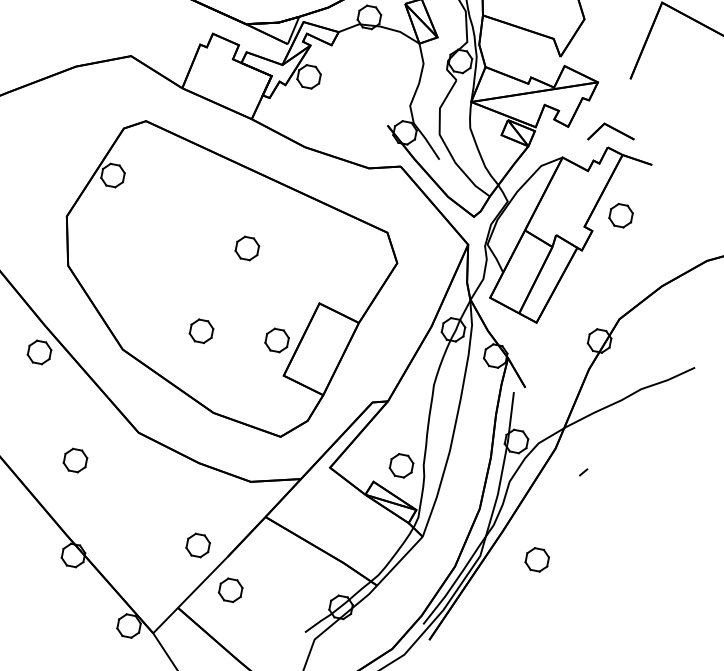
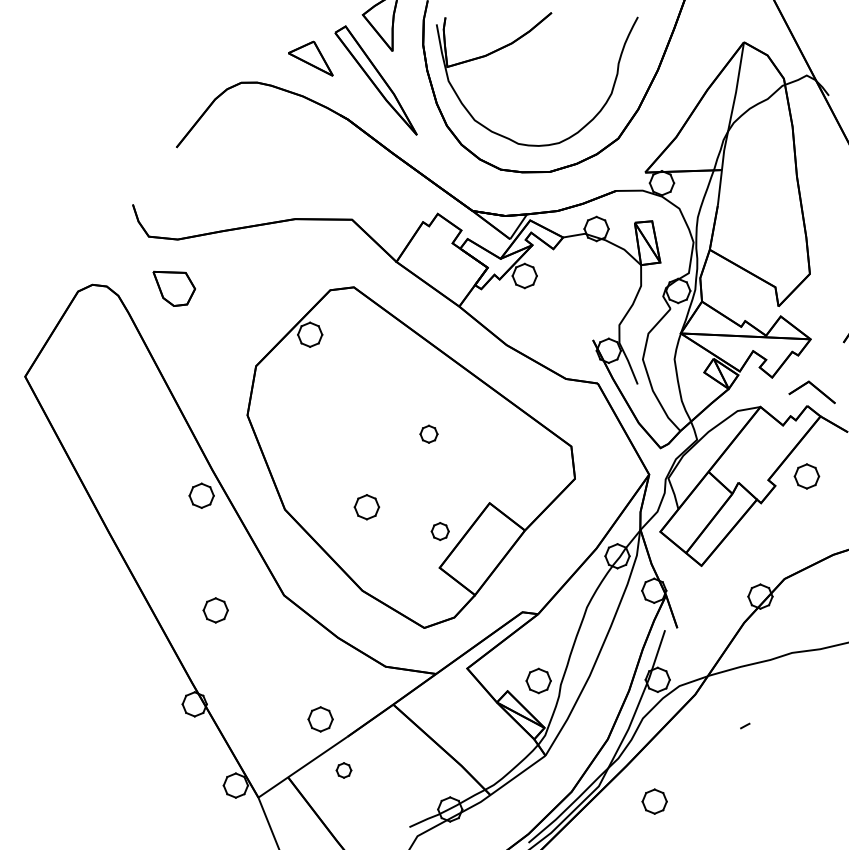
part: (246, 248) -> (428, 434), size x0.7
part: (277, 340) -> (440, 531), size x0.7
line: (583, 471) -> (745, 725), moved
part: (230, 590) -> (343, 770), size x0.6

